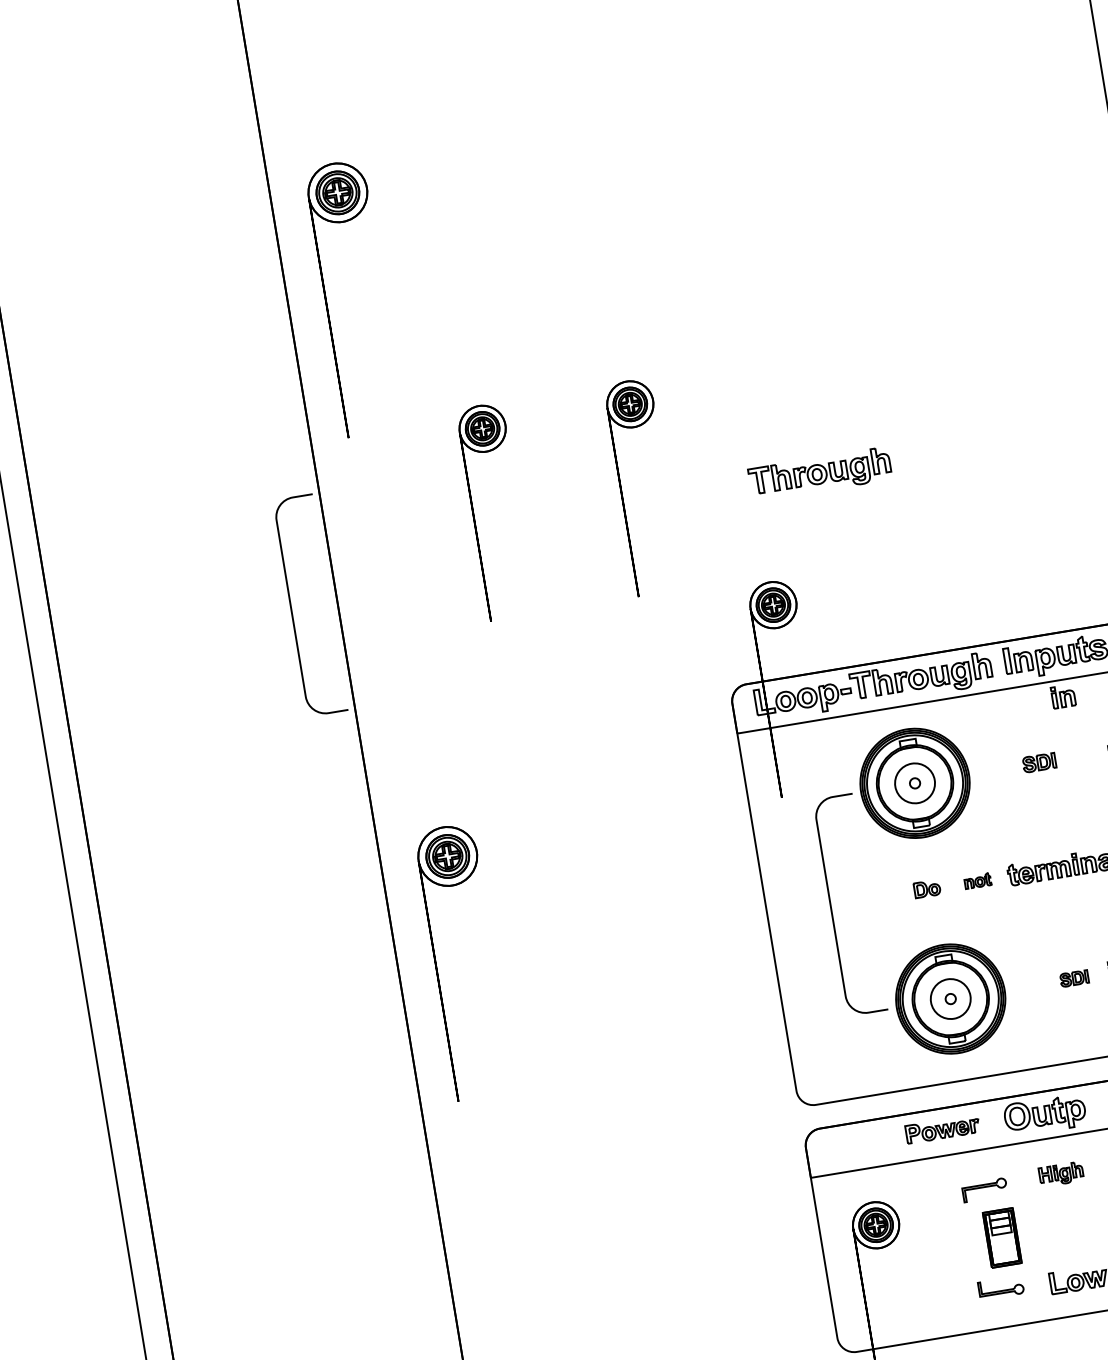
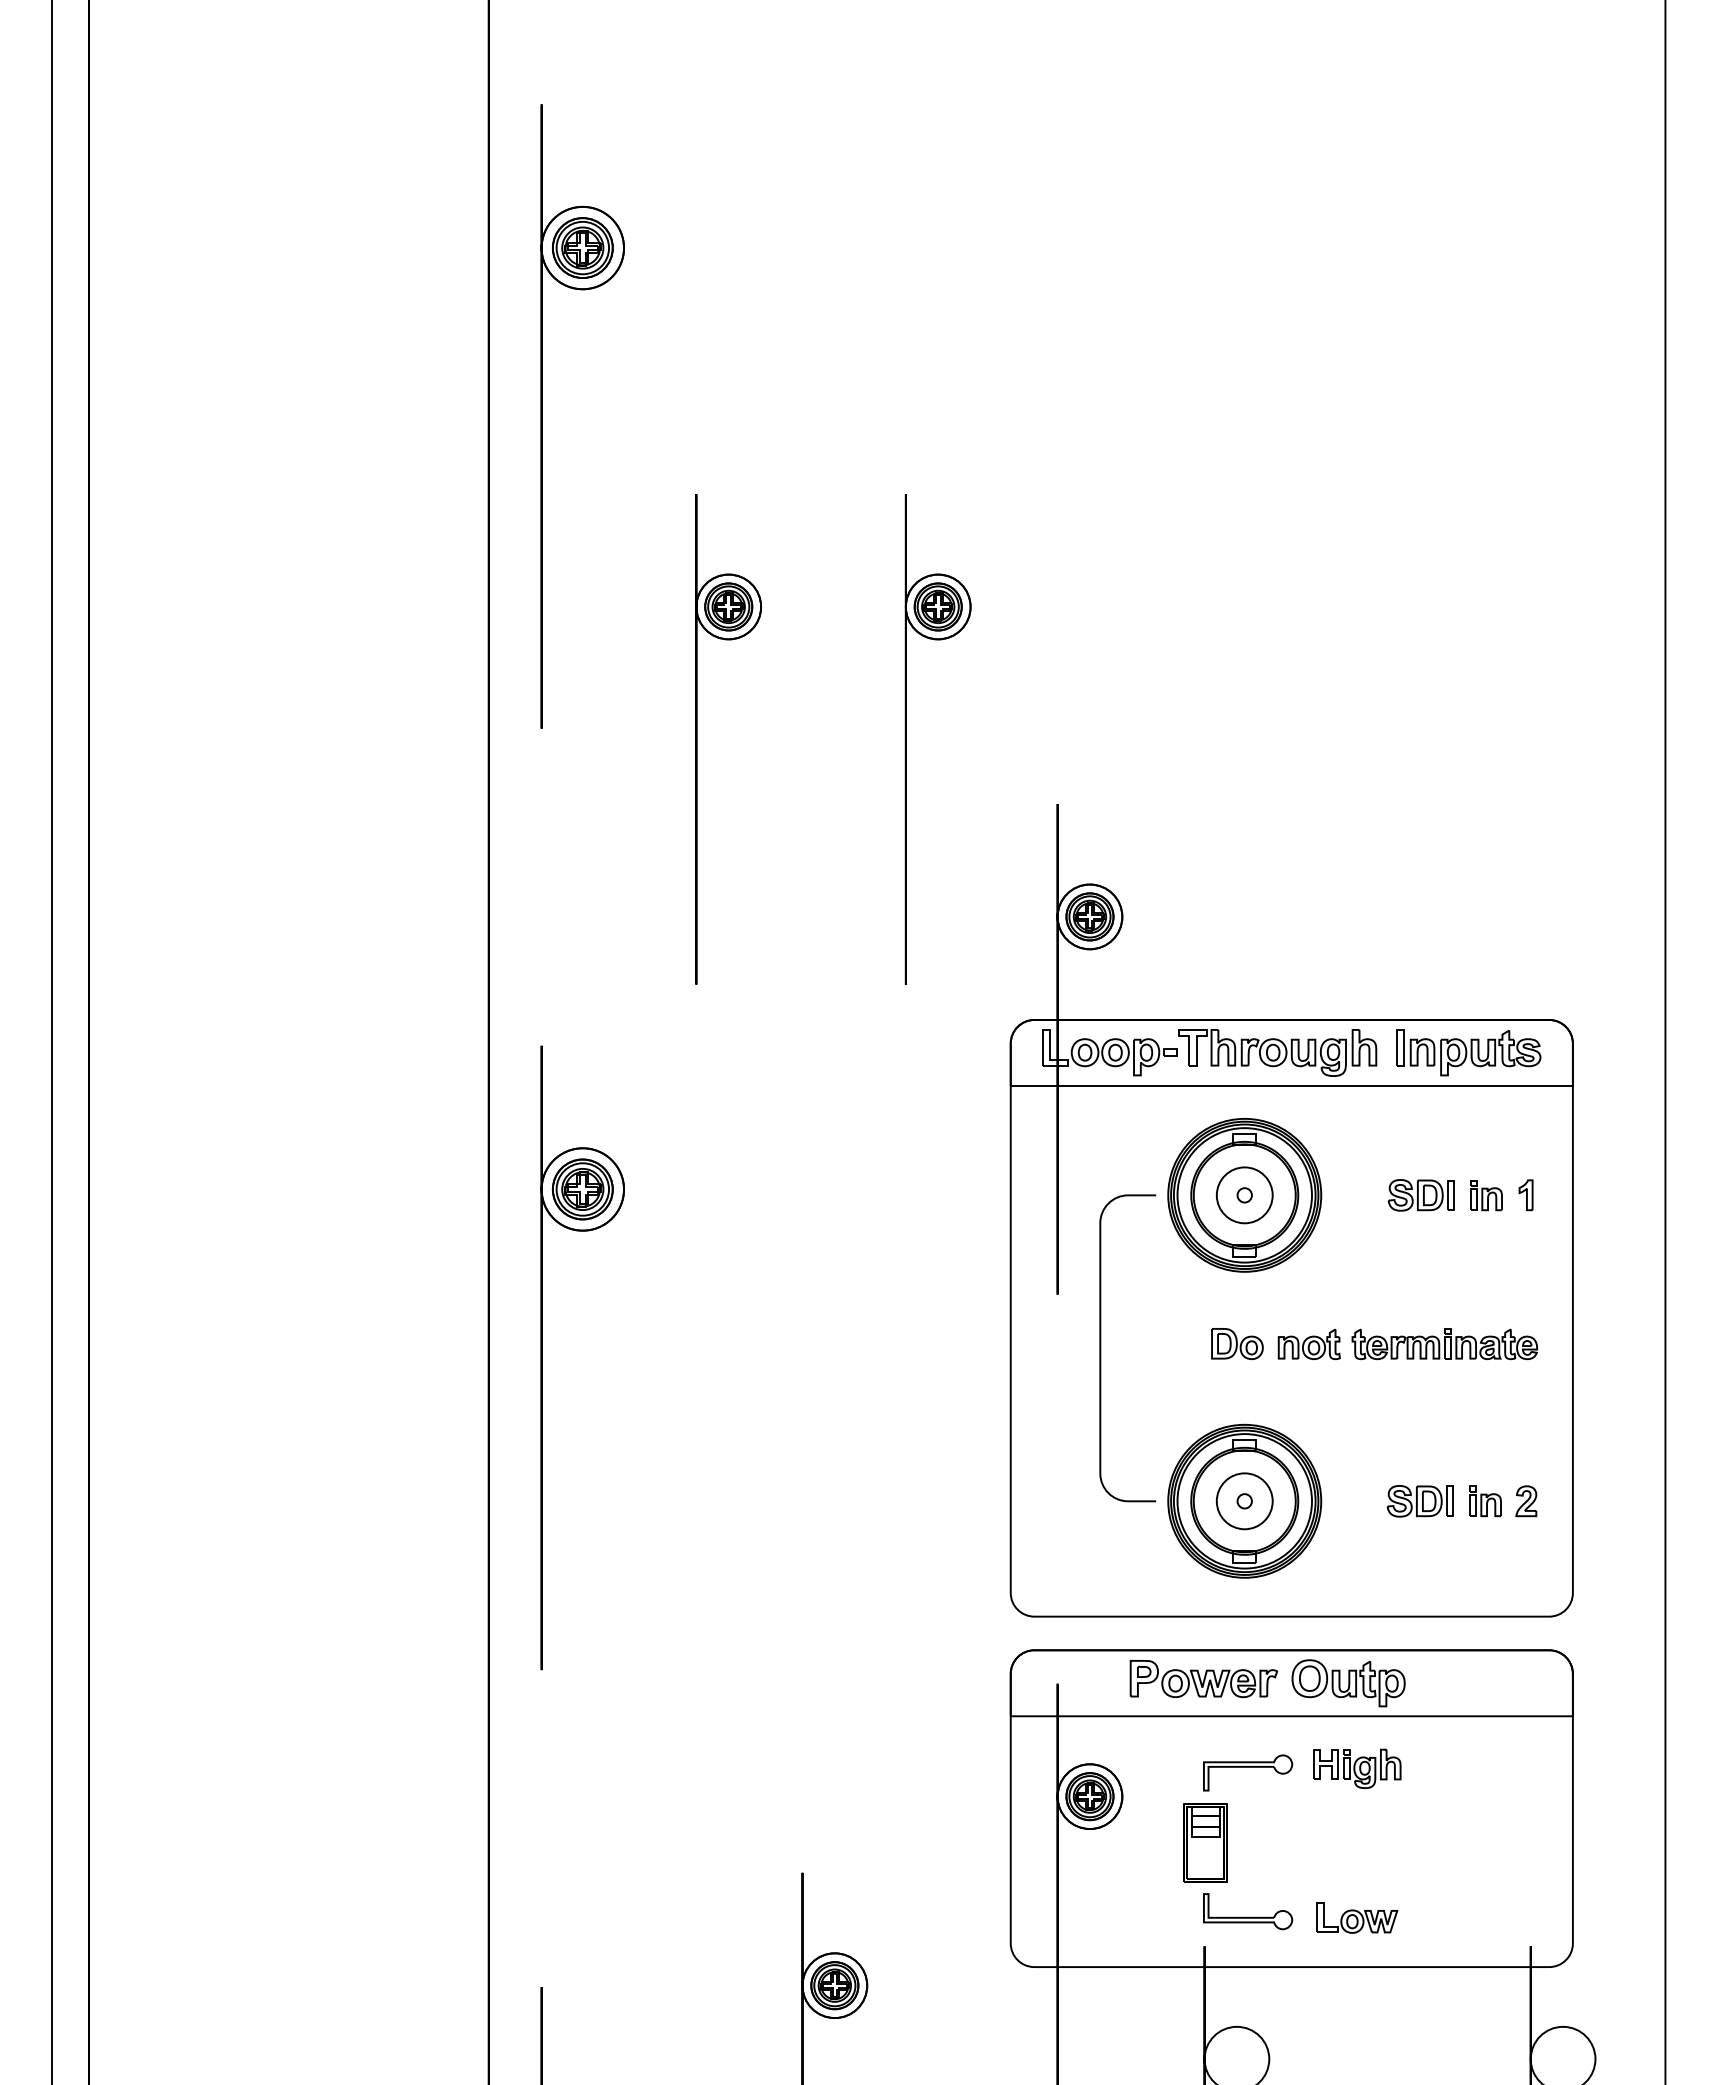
part: (820, 474) -> (1184, 746), removed
curve: (292, 608) -> (424, 811), removed
part: (1063, 696) -> (1486, 1195), moved
part: (1038, 762) -> (1420, 1195), size x1.43
part: (977, 881) -> (1308, 1344), size x1.67
part: (927, 888) -> (1237, 1343), size x1.43
part: (1073, 978) -> (1419, 1501), size x1.67
part: (942, 1129) -> (1203, 1679), size x1.43
part: (1061, 1174) -> (1357, 1768), size x1.43
part: (985, 1189) -> (1248, 1772), size x1.43
part: (1002, 1237) -> (1205, 1842), moved
part: (1001, 1287) -> (1248, 1911), size x1.43

